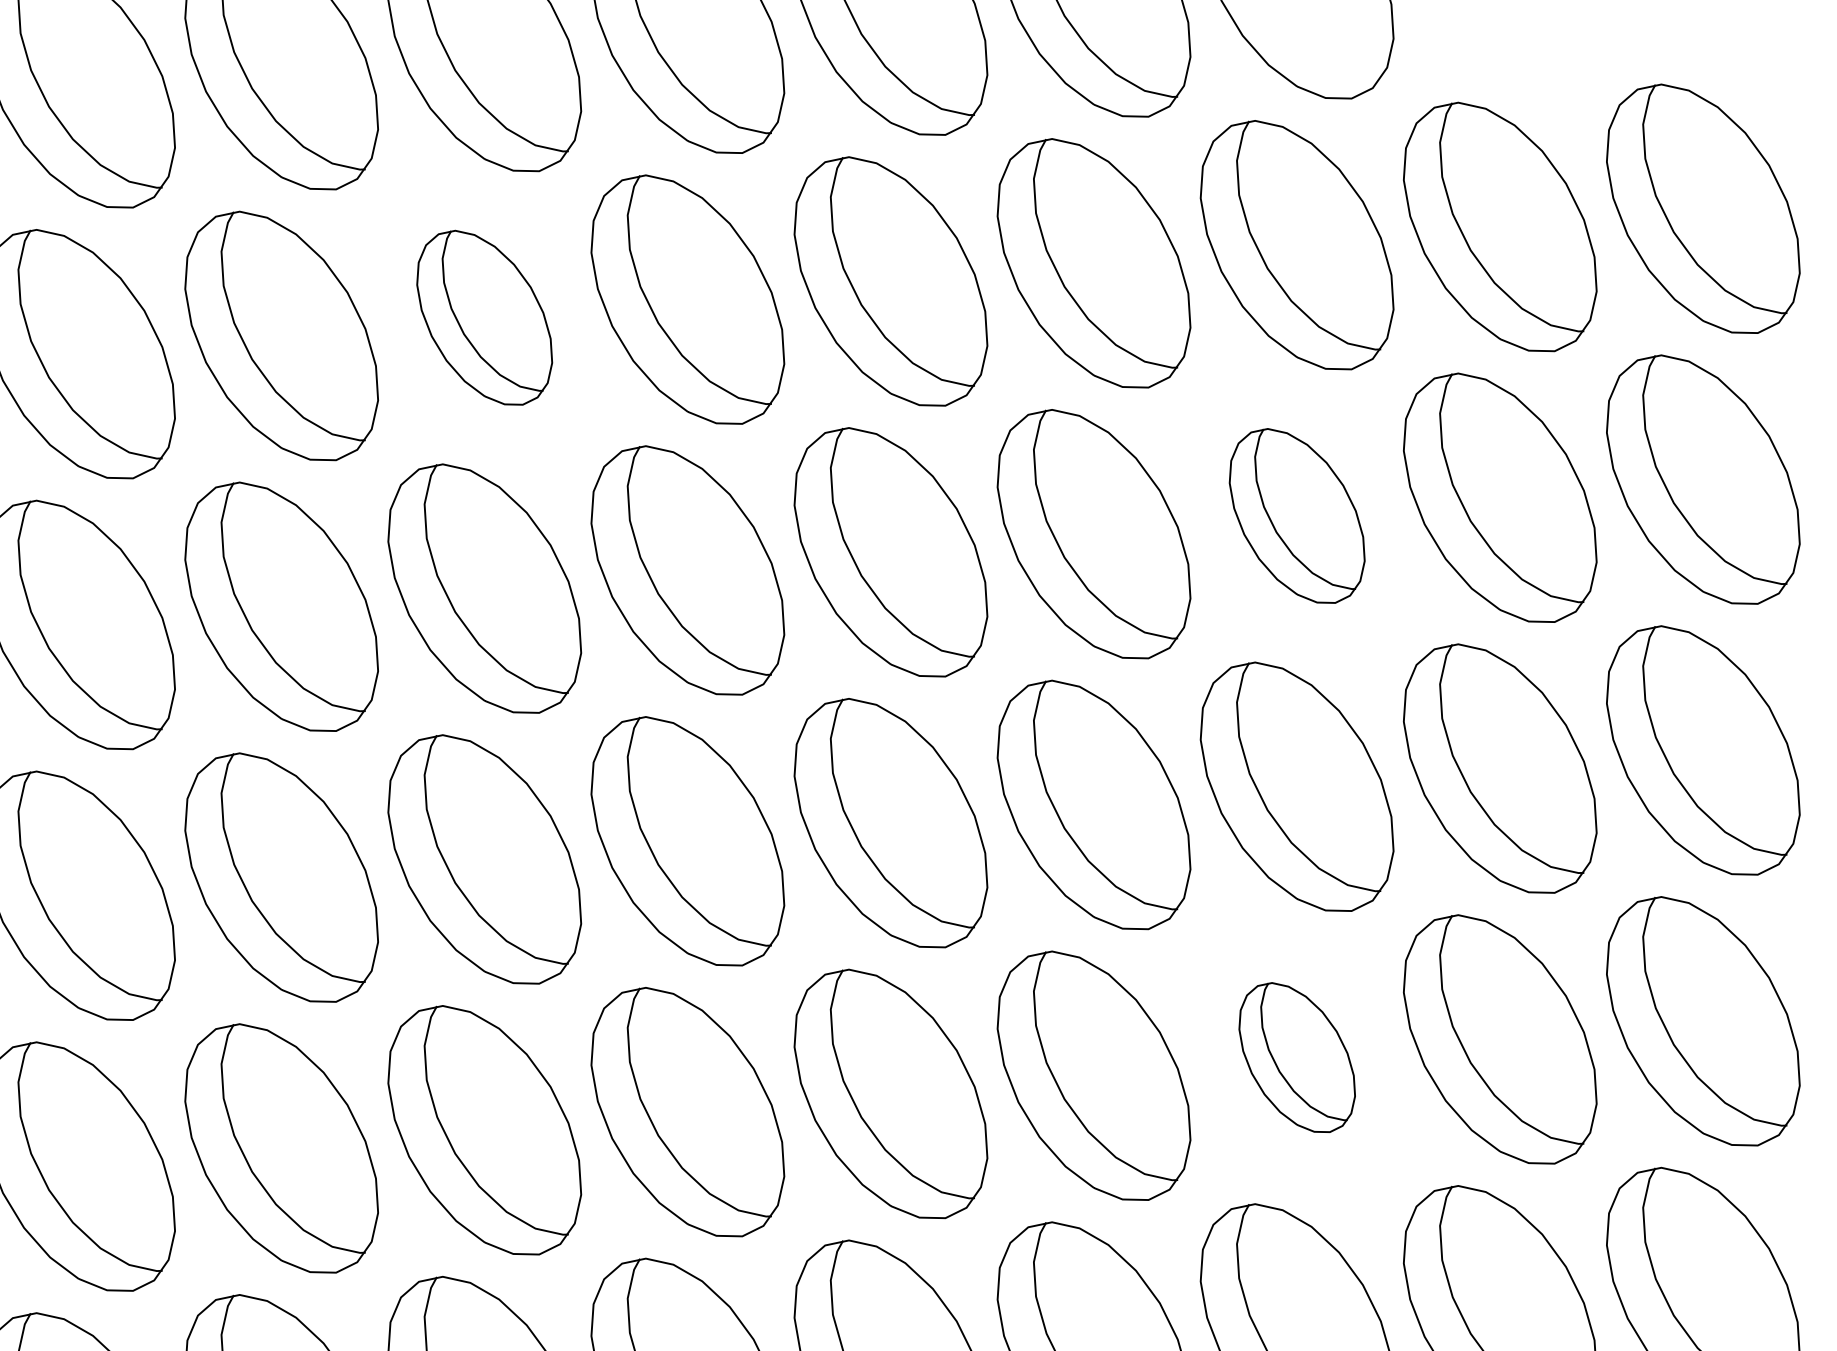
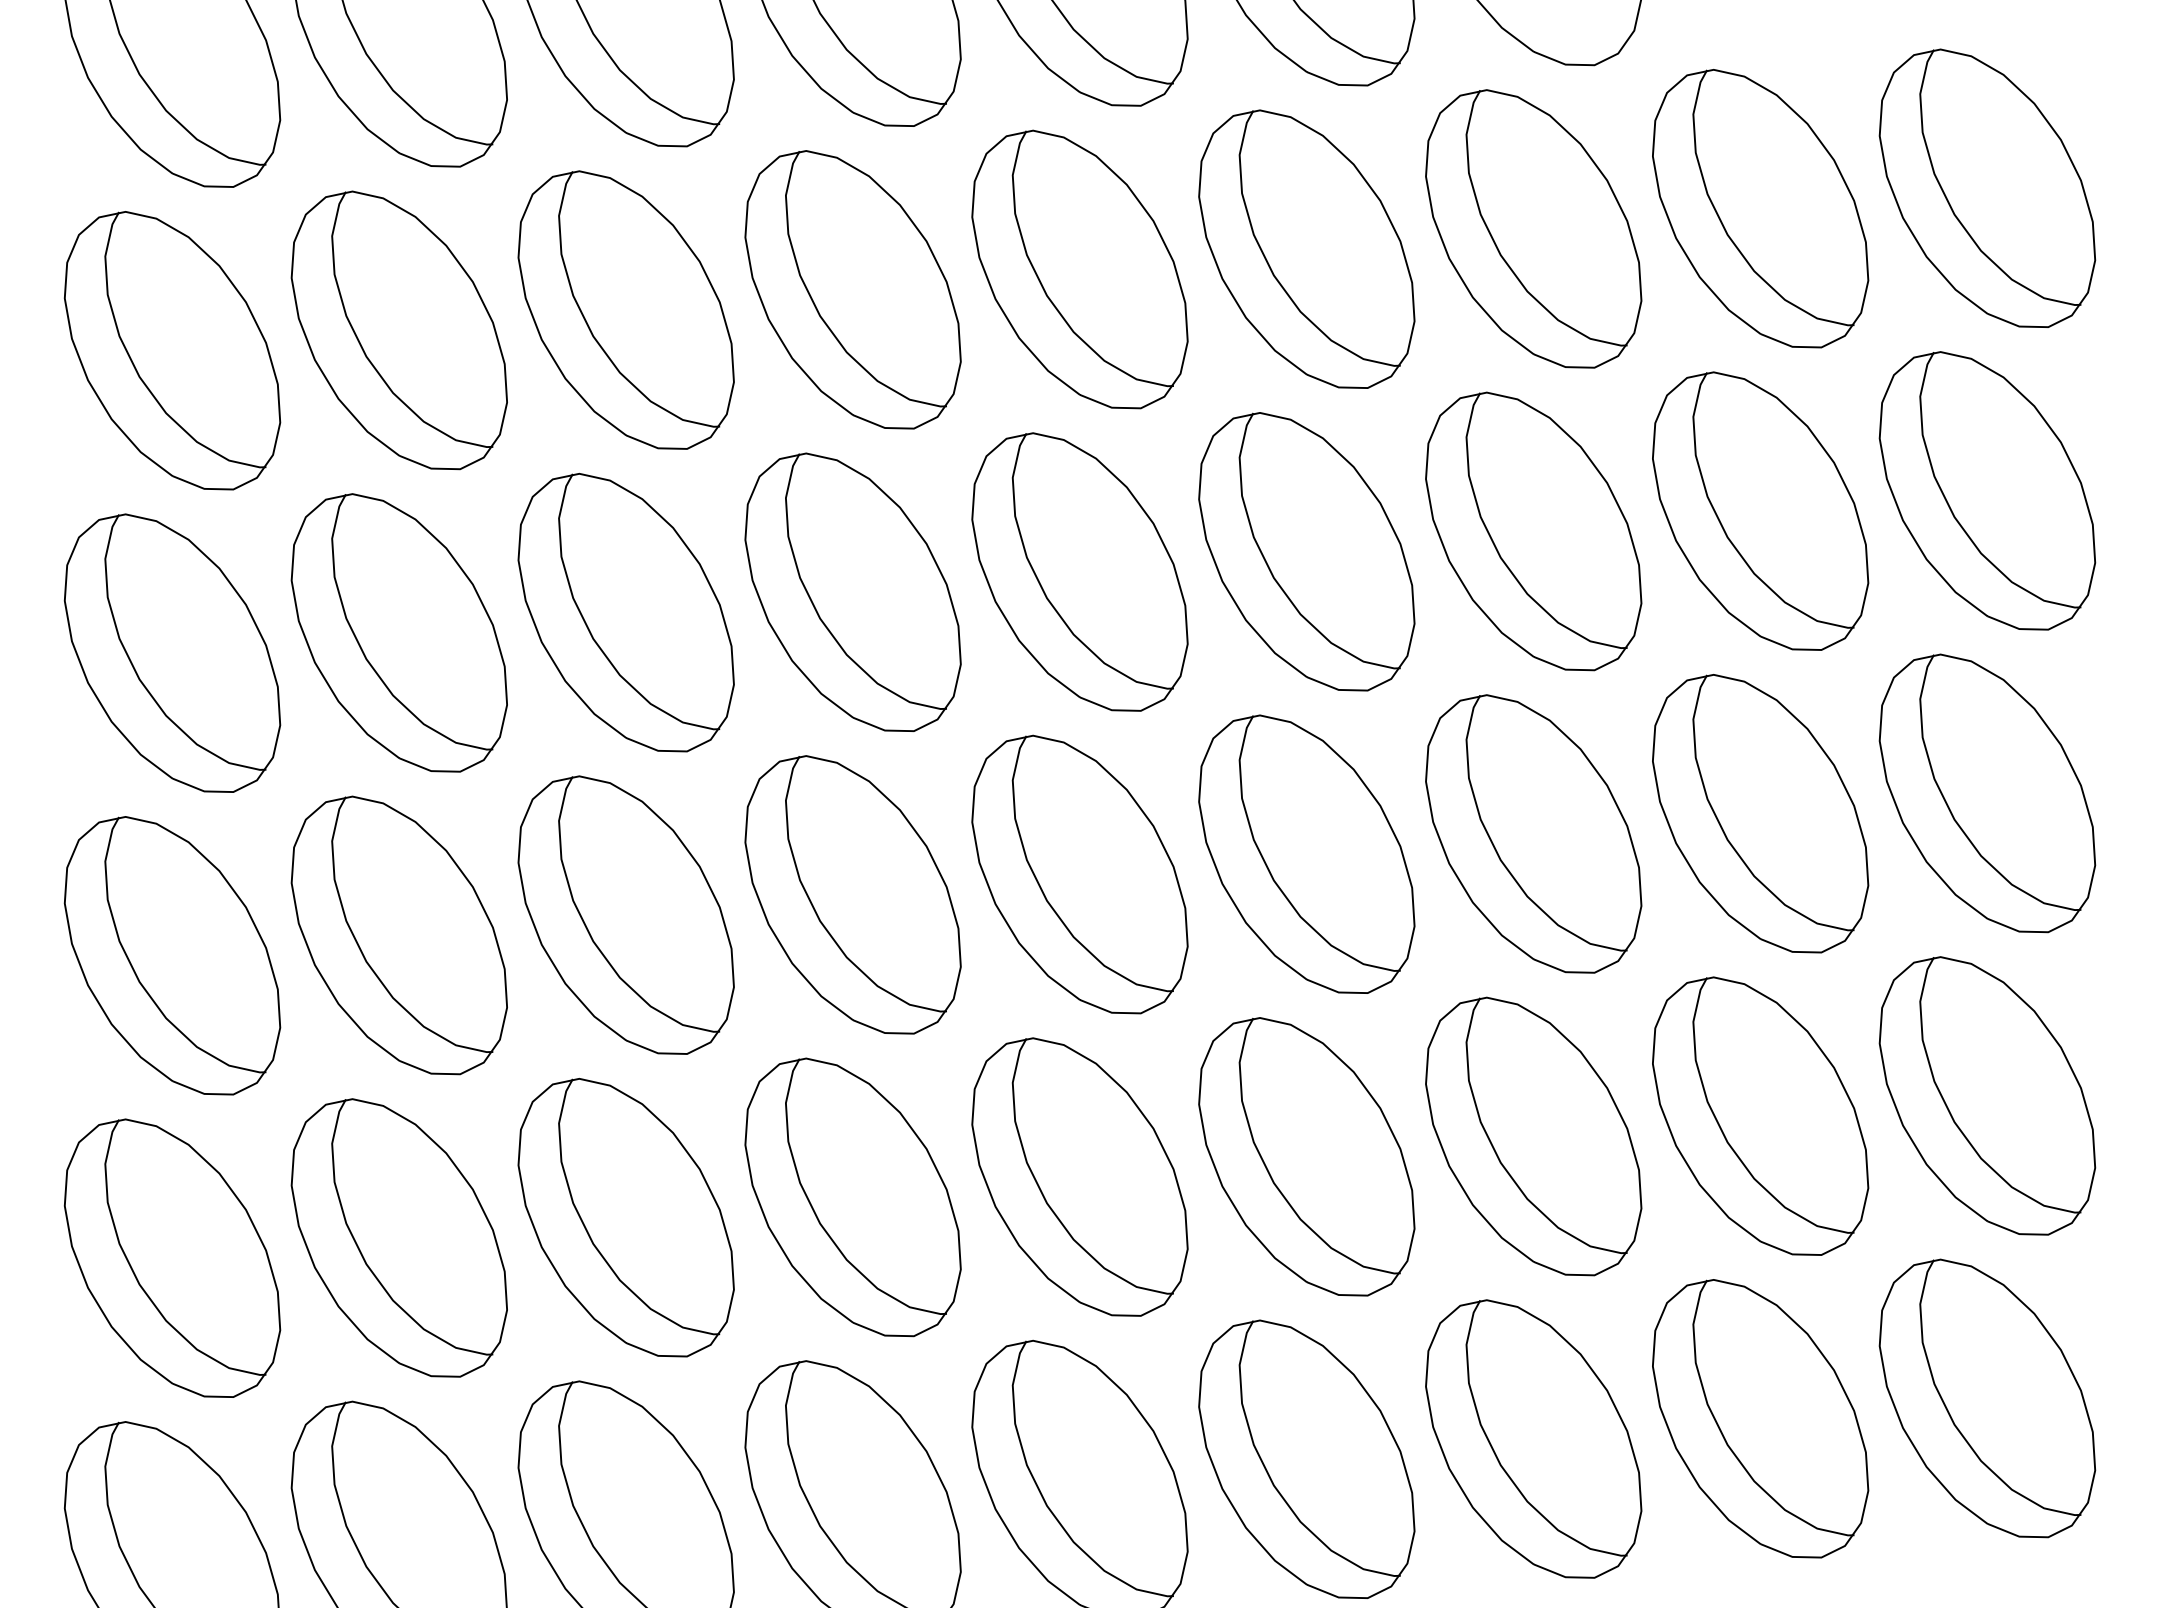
part: (484, 317) -> (625, 309), size x1.43
part: (1296, 515) -> (1533, 531), size x1.43
part: (1296, 1057) -> (1533, 1136), size x1.67

